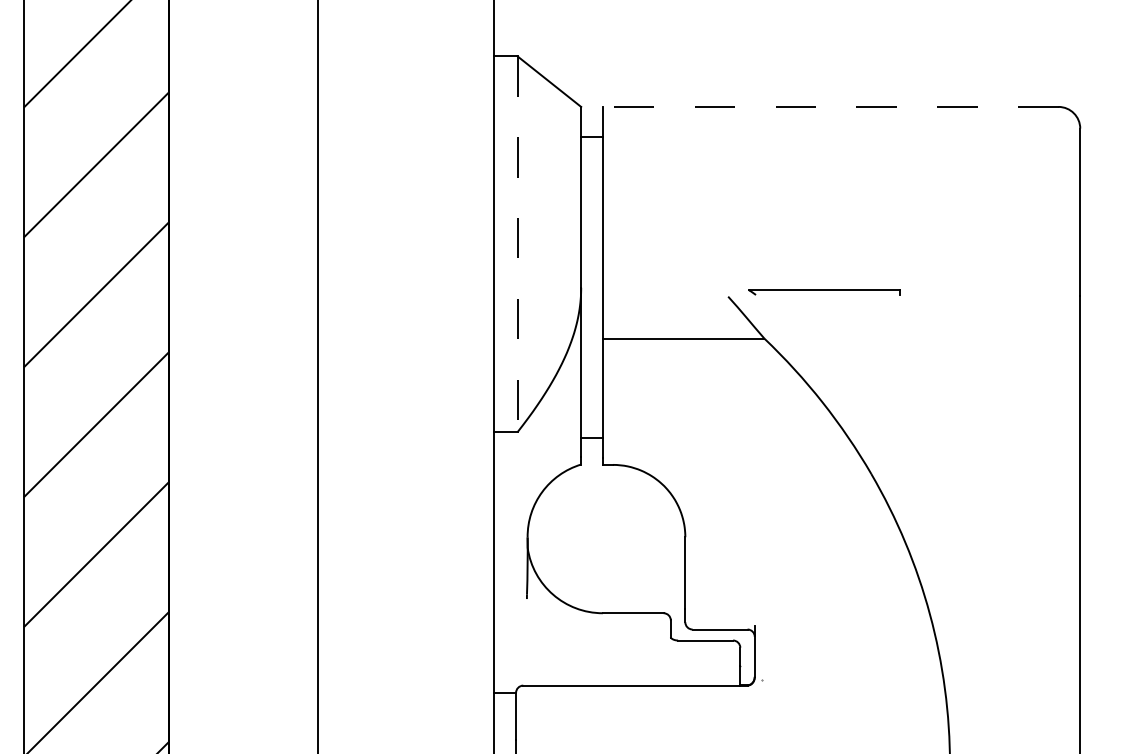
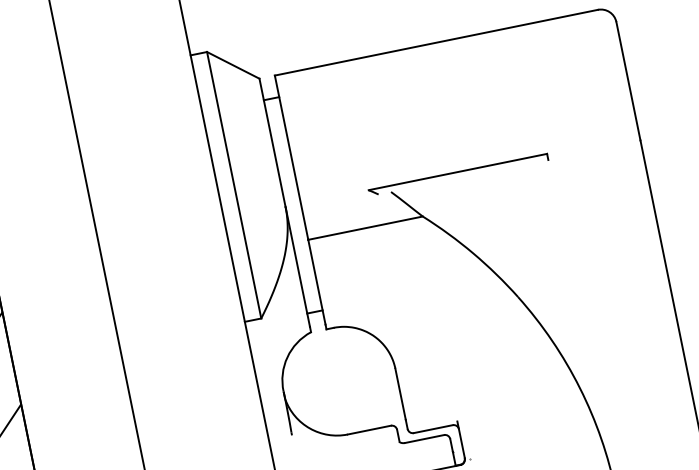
line: (830, 106) -> (436, 42), dashed -> solid
line: (517, 244) -> (234, 185), dashed -> solid
part: (823, 292) -> (458, 175), size x1.67

